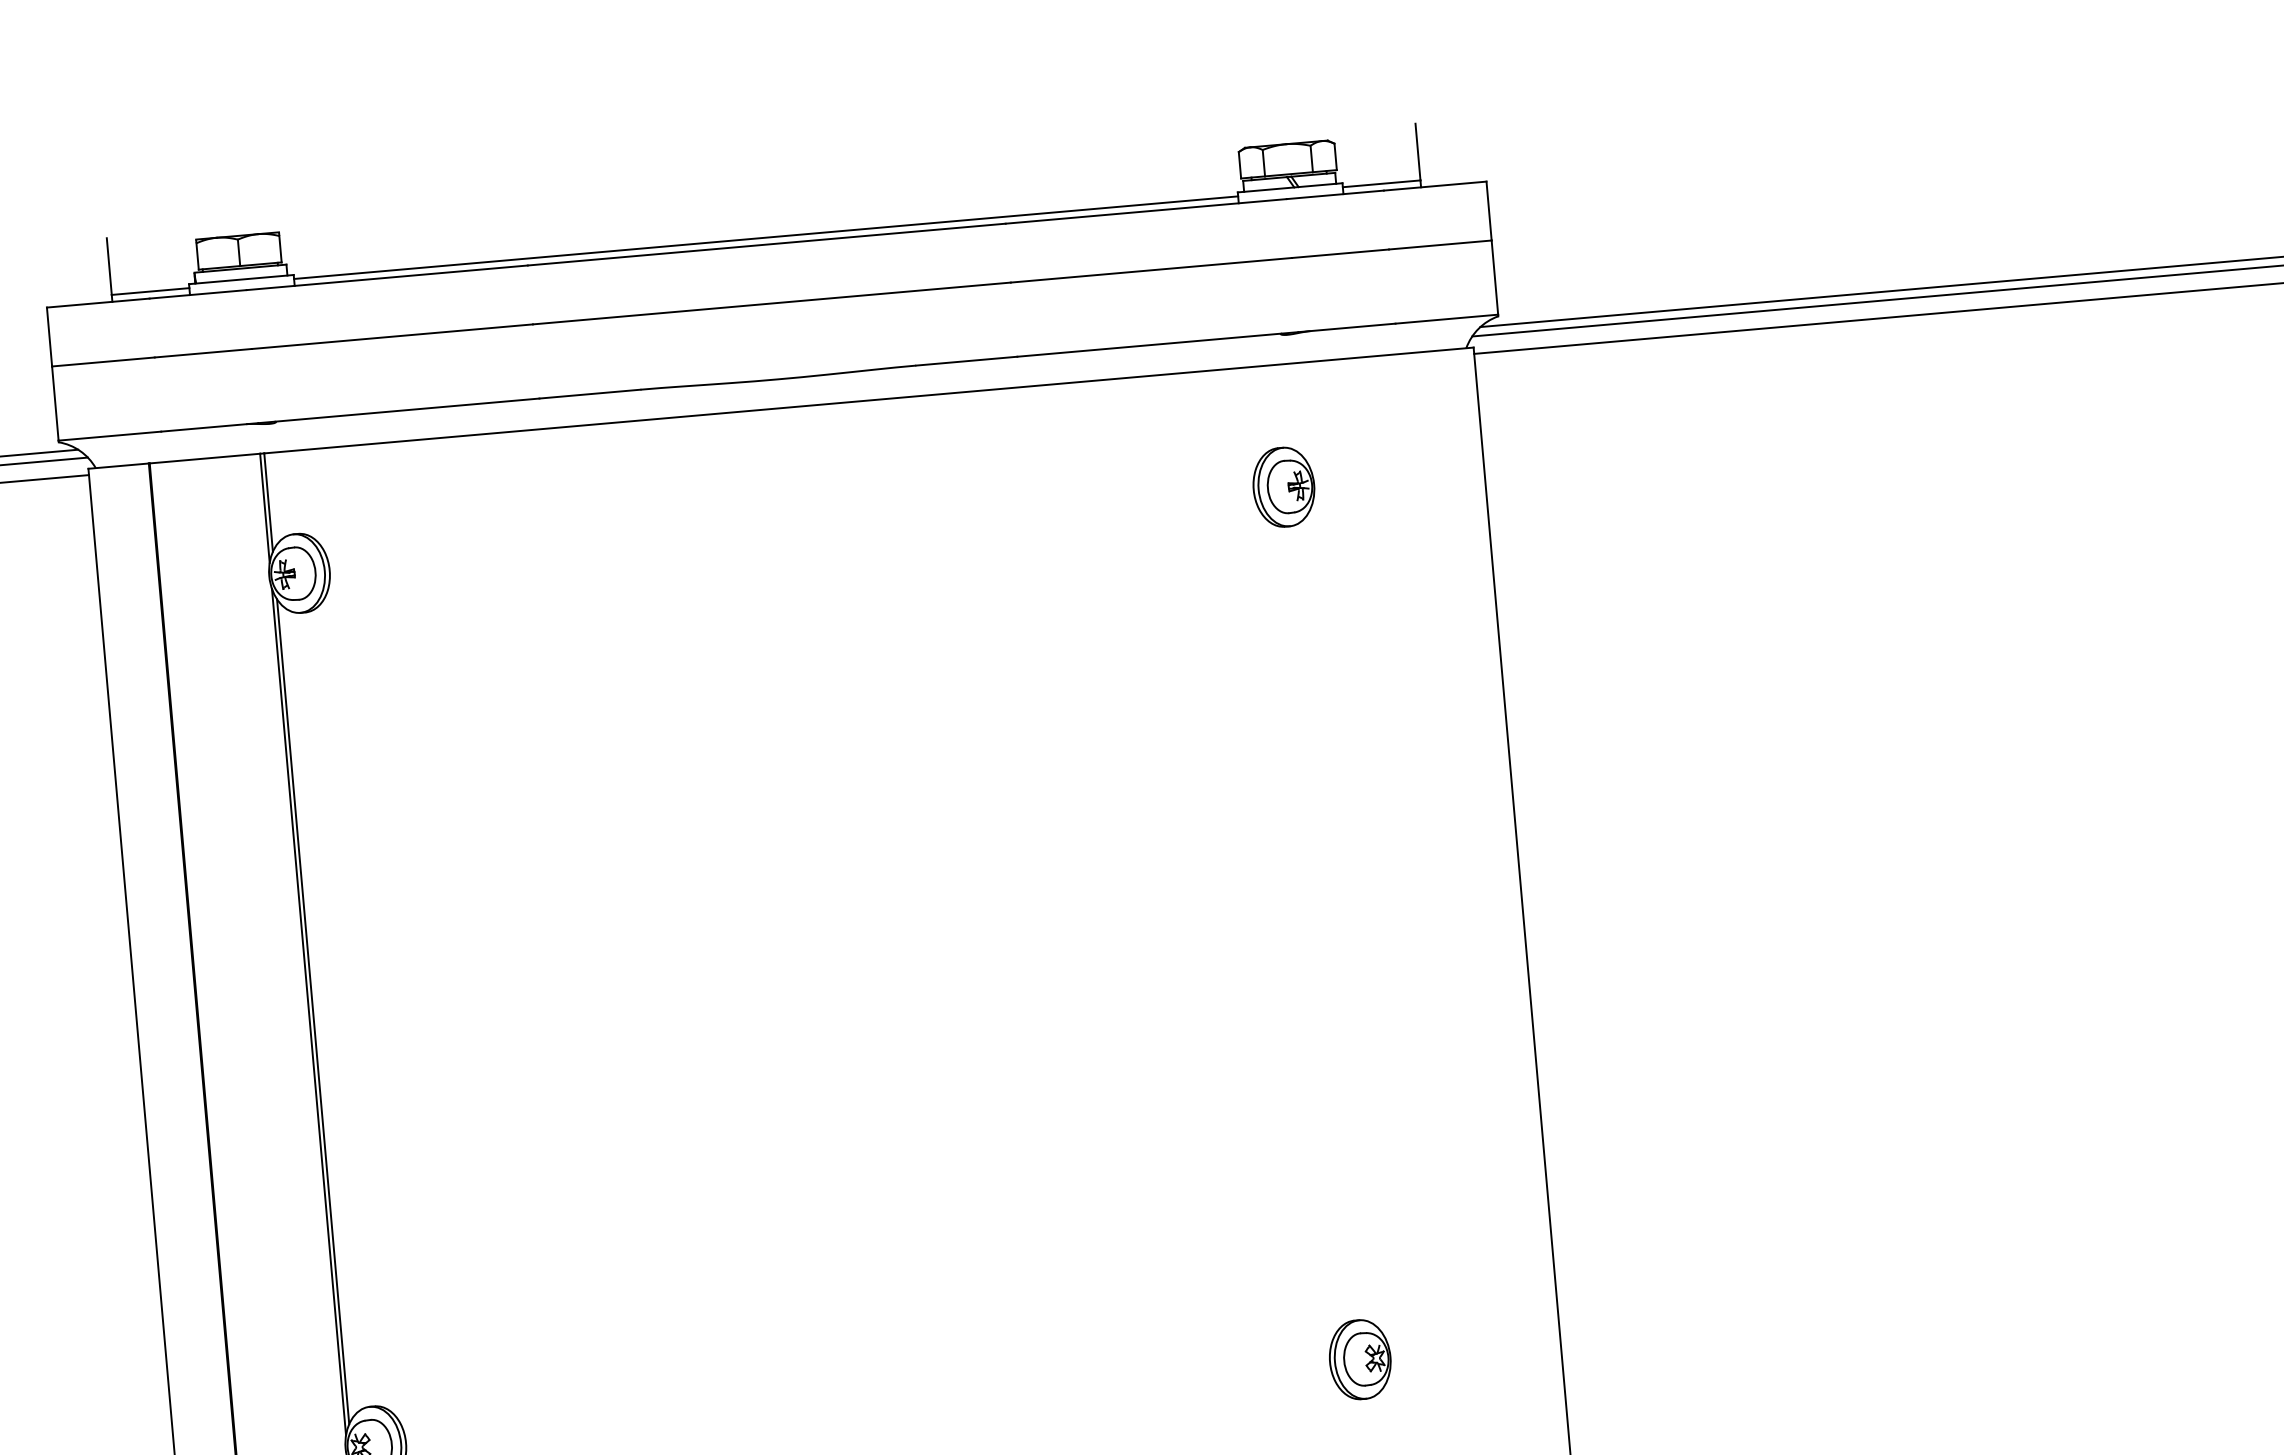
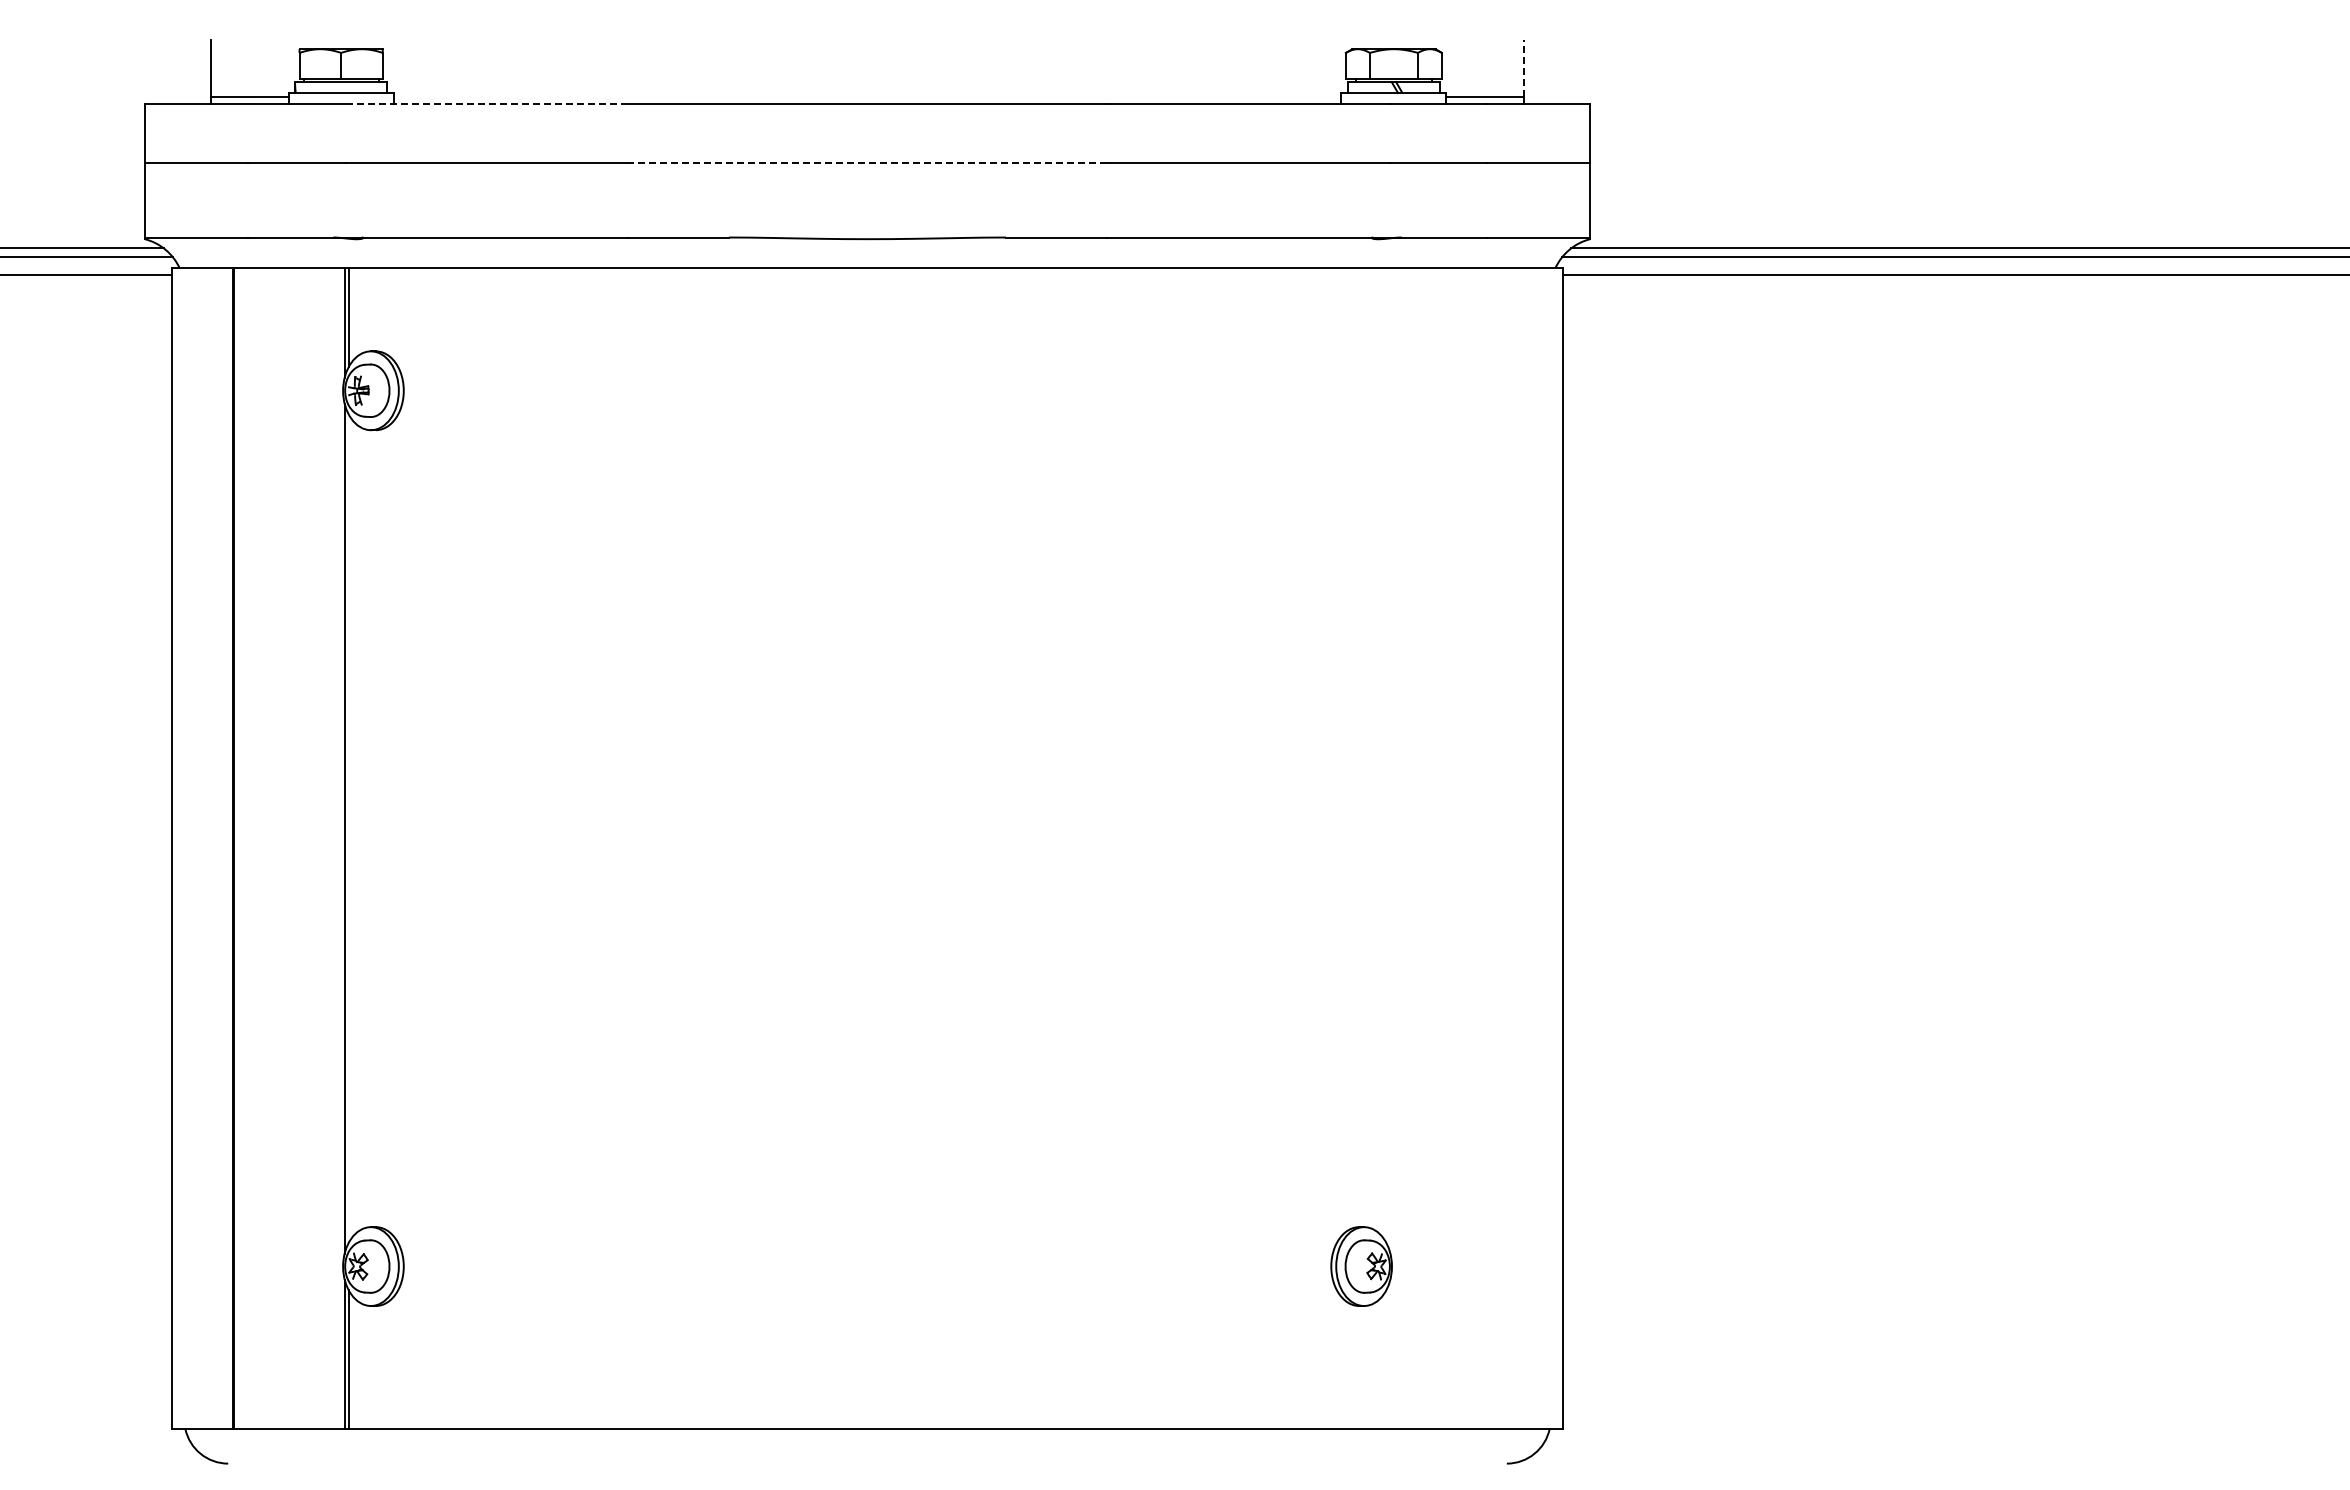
line: (1418, 152) -> (1524, 68), solid -> dashed
line: (766, 238) -> (867, 97), removed
line: (388, 277) -> (487, 103), solid -> dashed
line: (771, 303) -> (867, 163), solid -> dashed
part: (1283, 486) -> (1361, 390), removed
line: (312, 1011) -> (348, 828), removed

